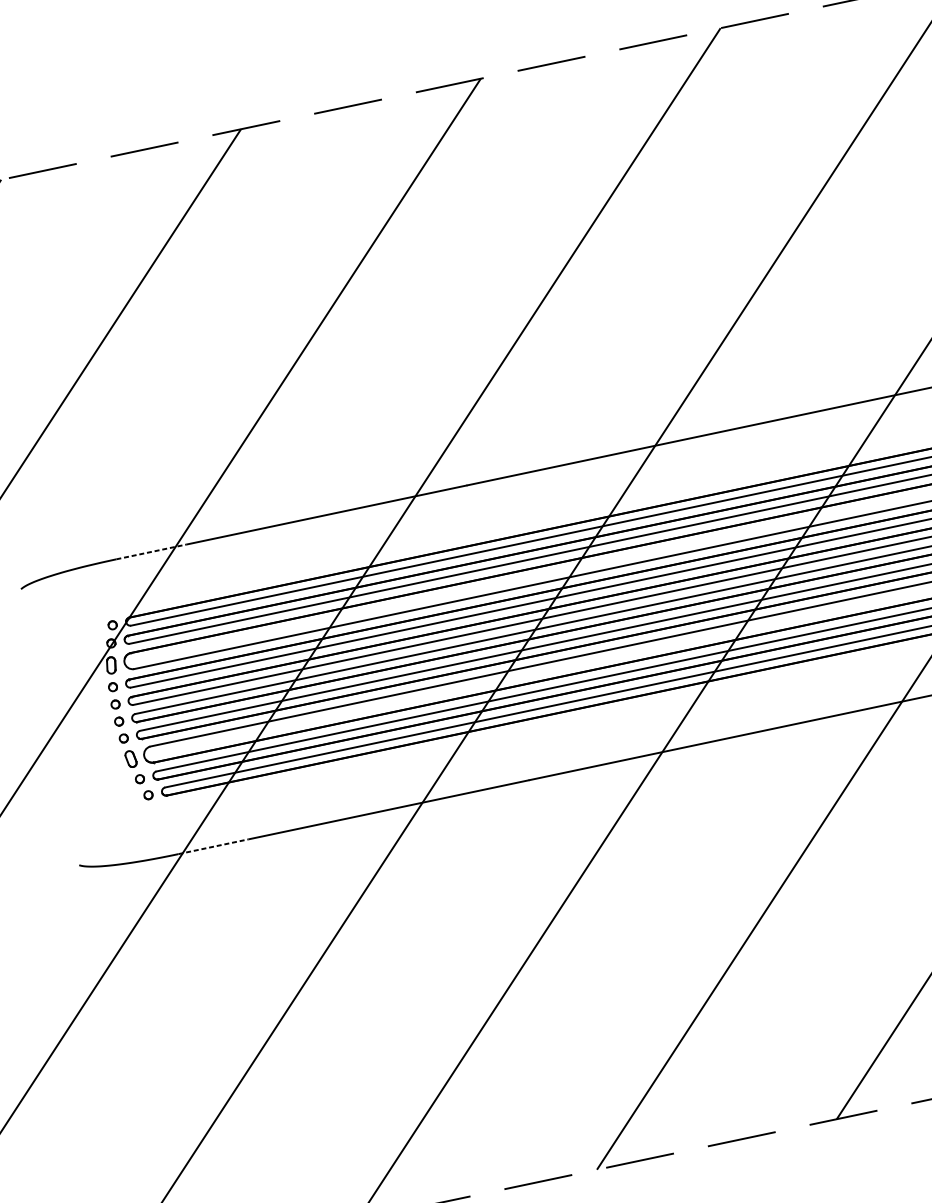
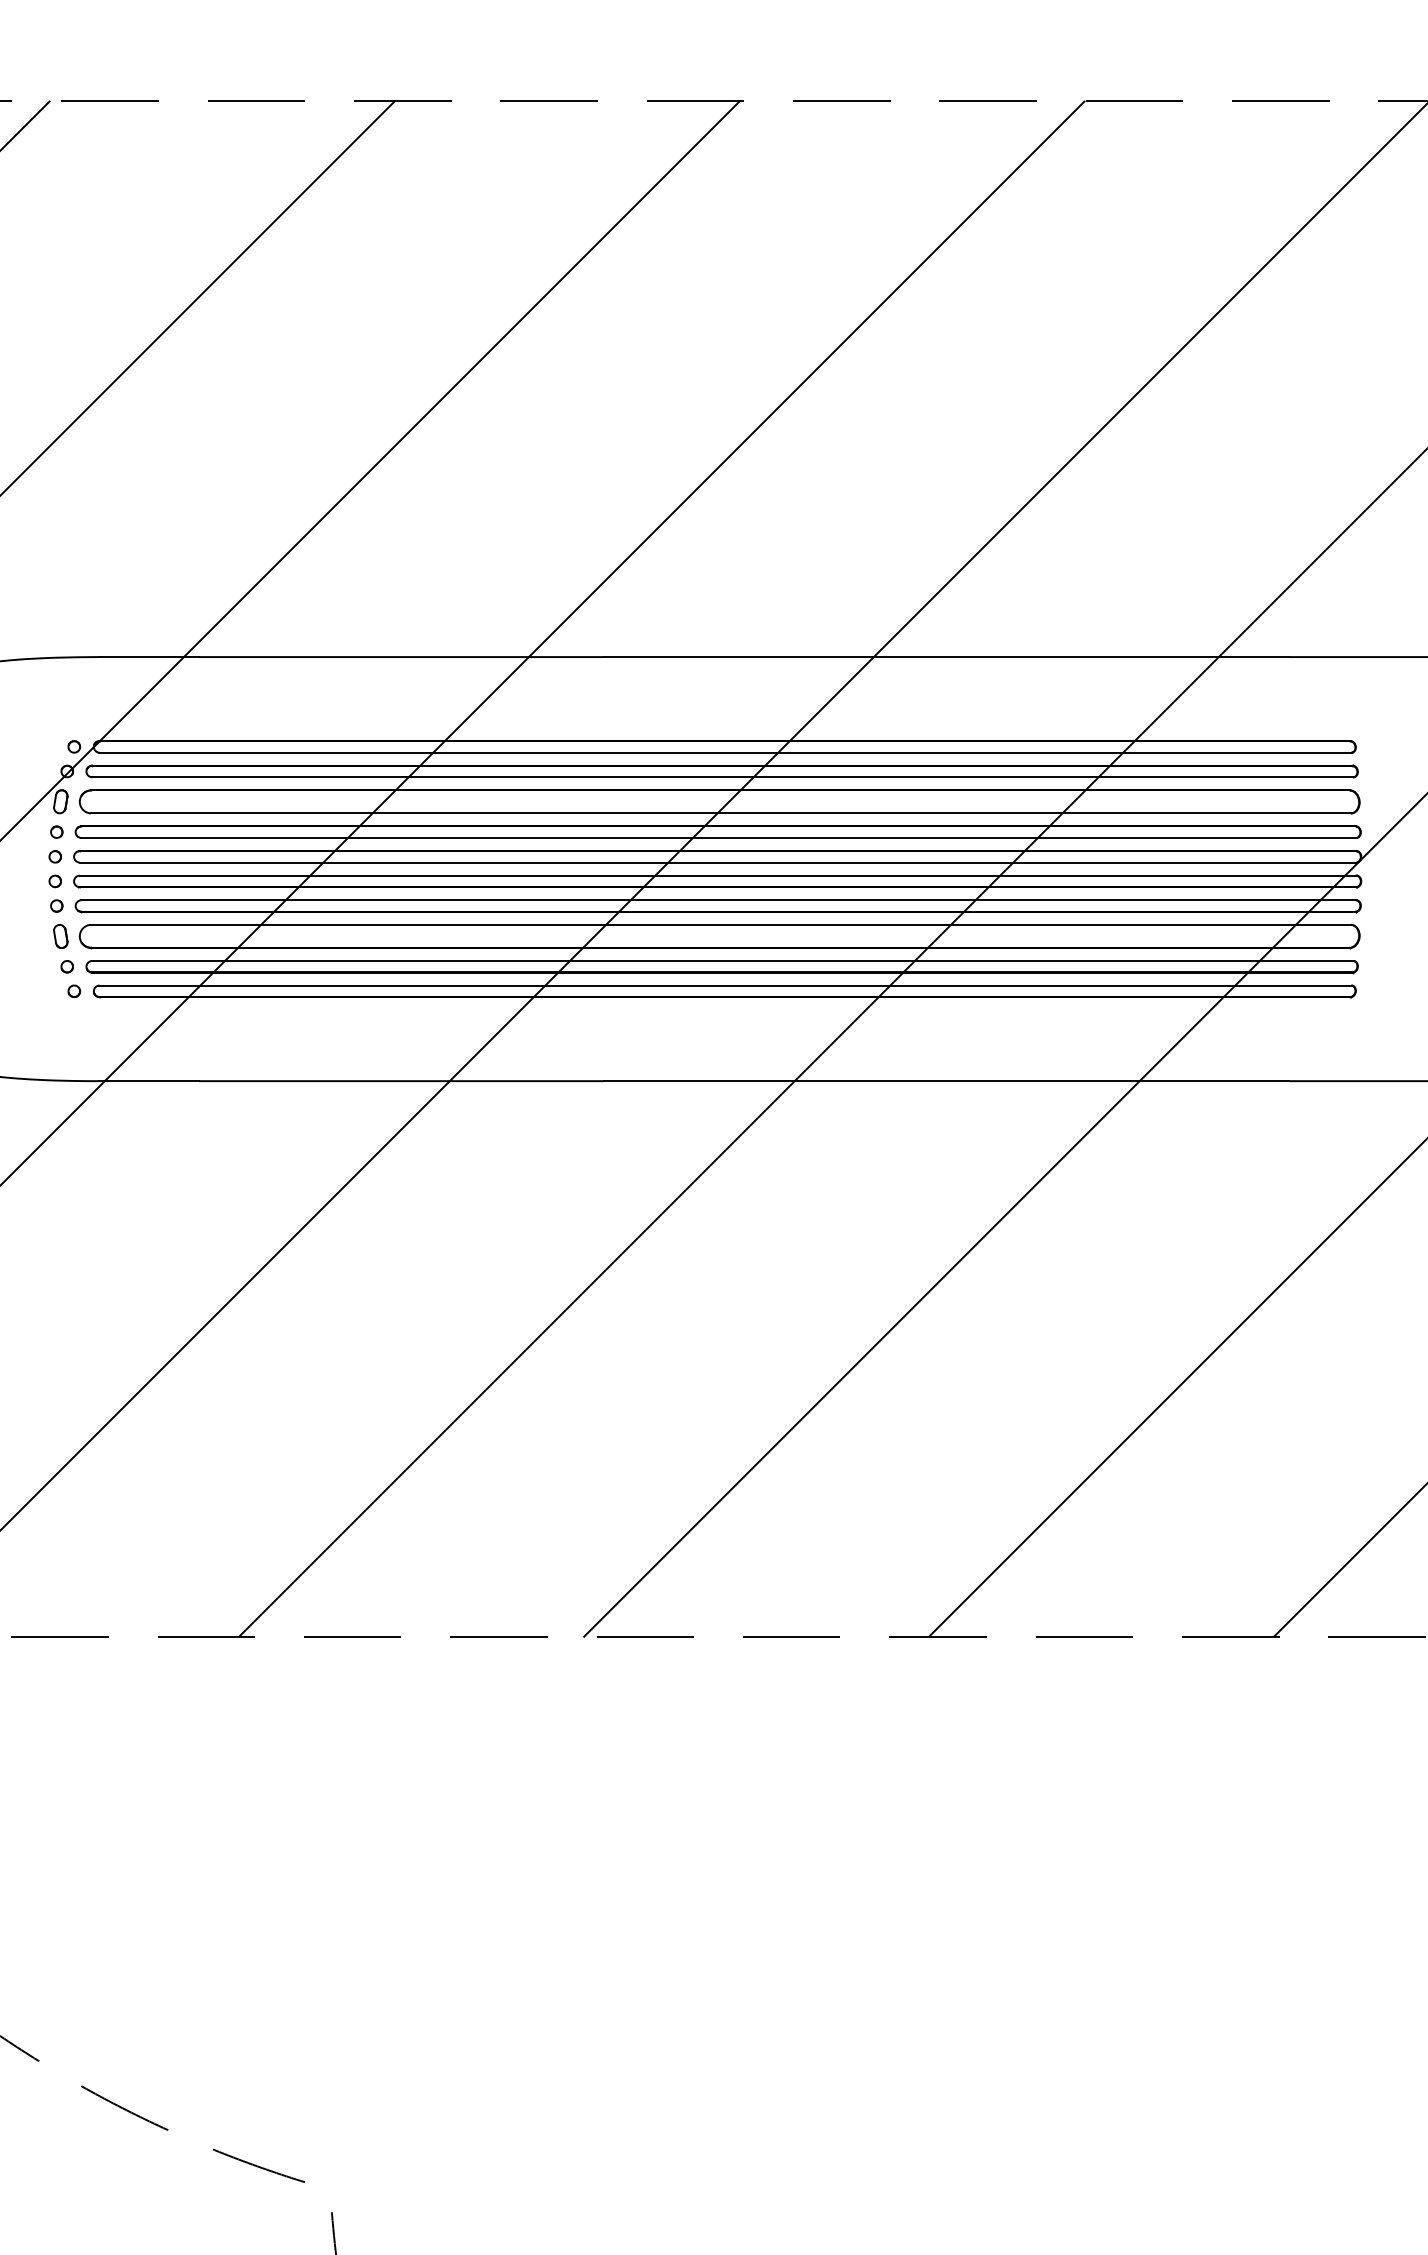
line: (151, 552) -> (149, 657), dashed -> solid
line: (213, 846) -> (149, 1081), dashed -> solid

